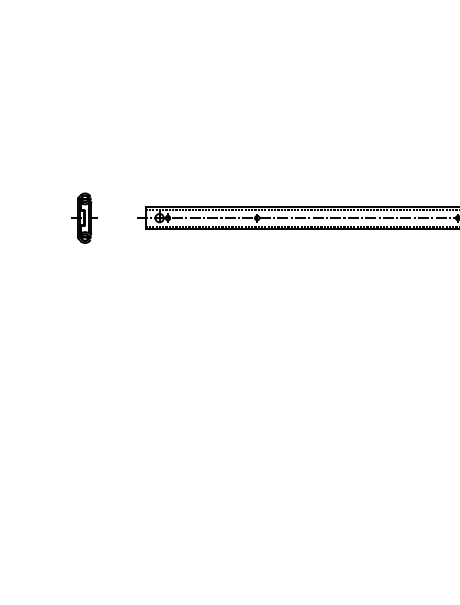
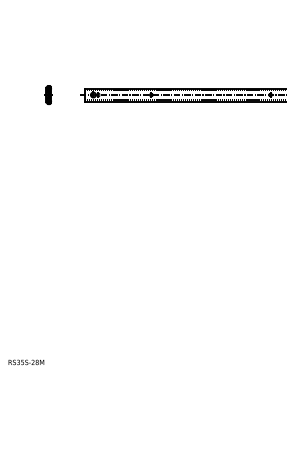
part: (83, 217) -> (48, 94), size x0.62

